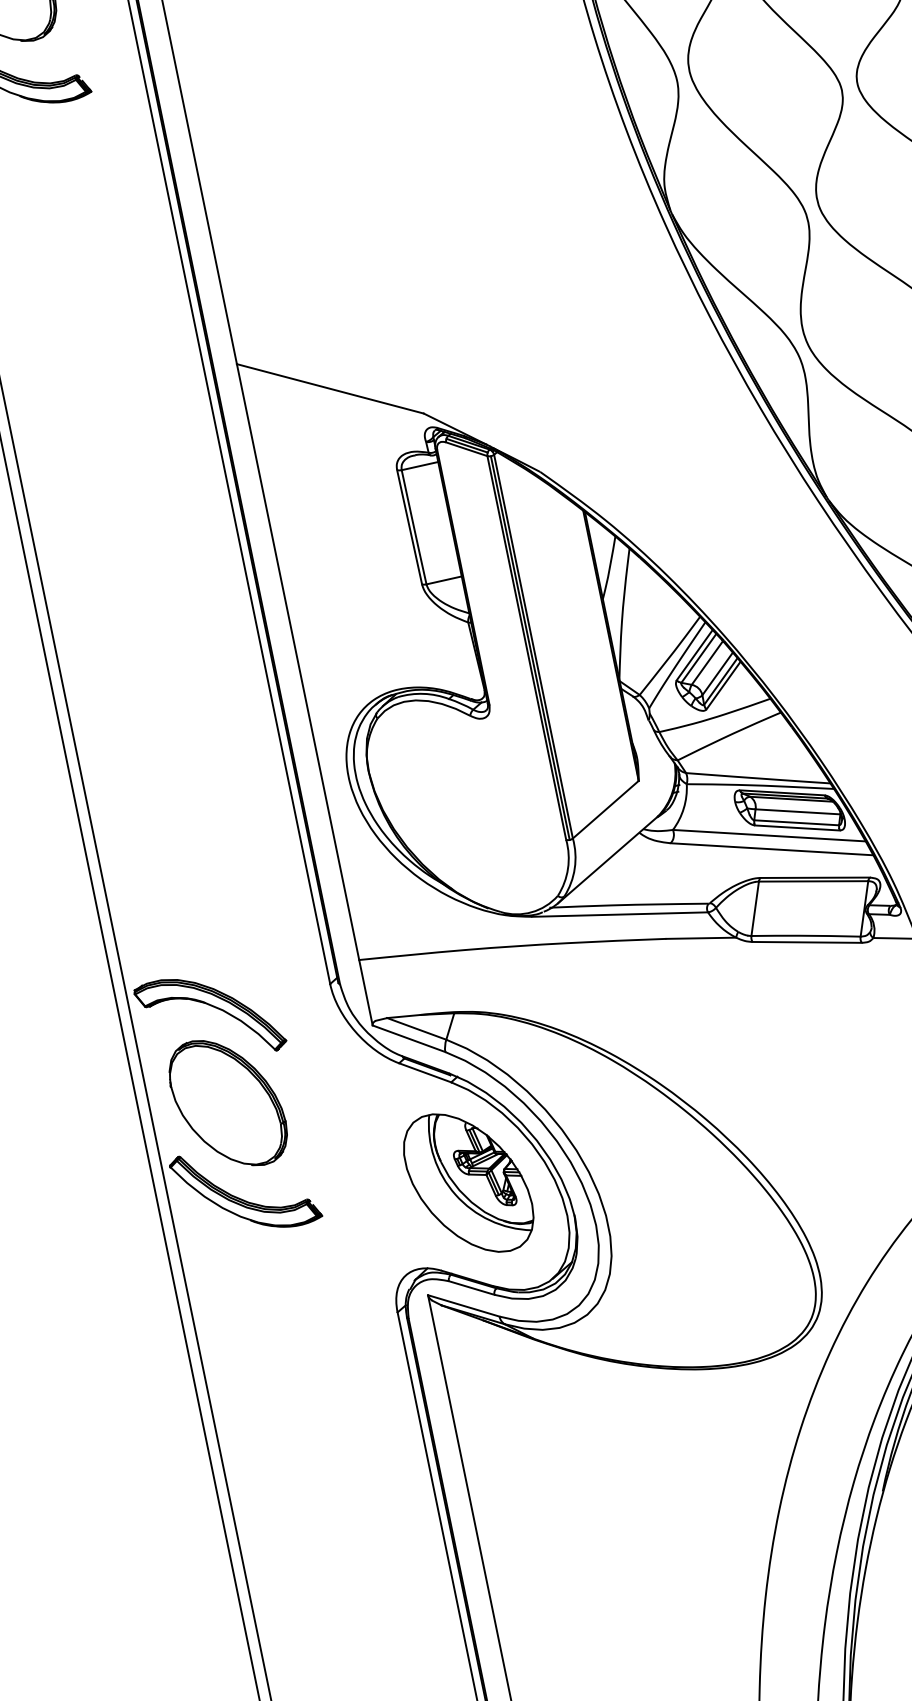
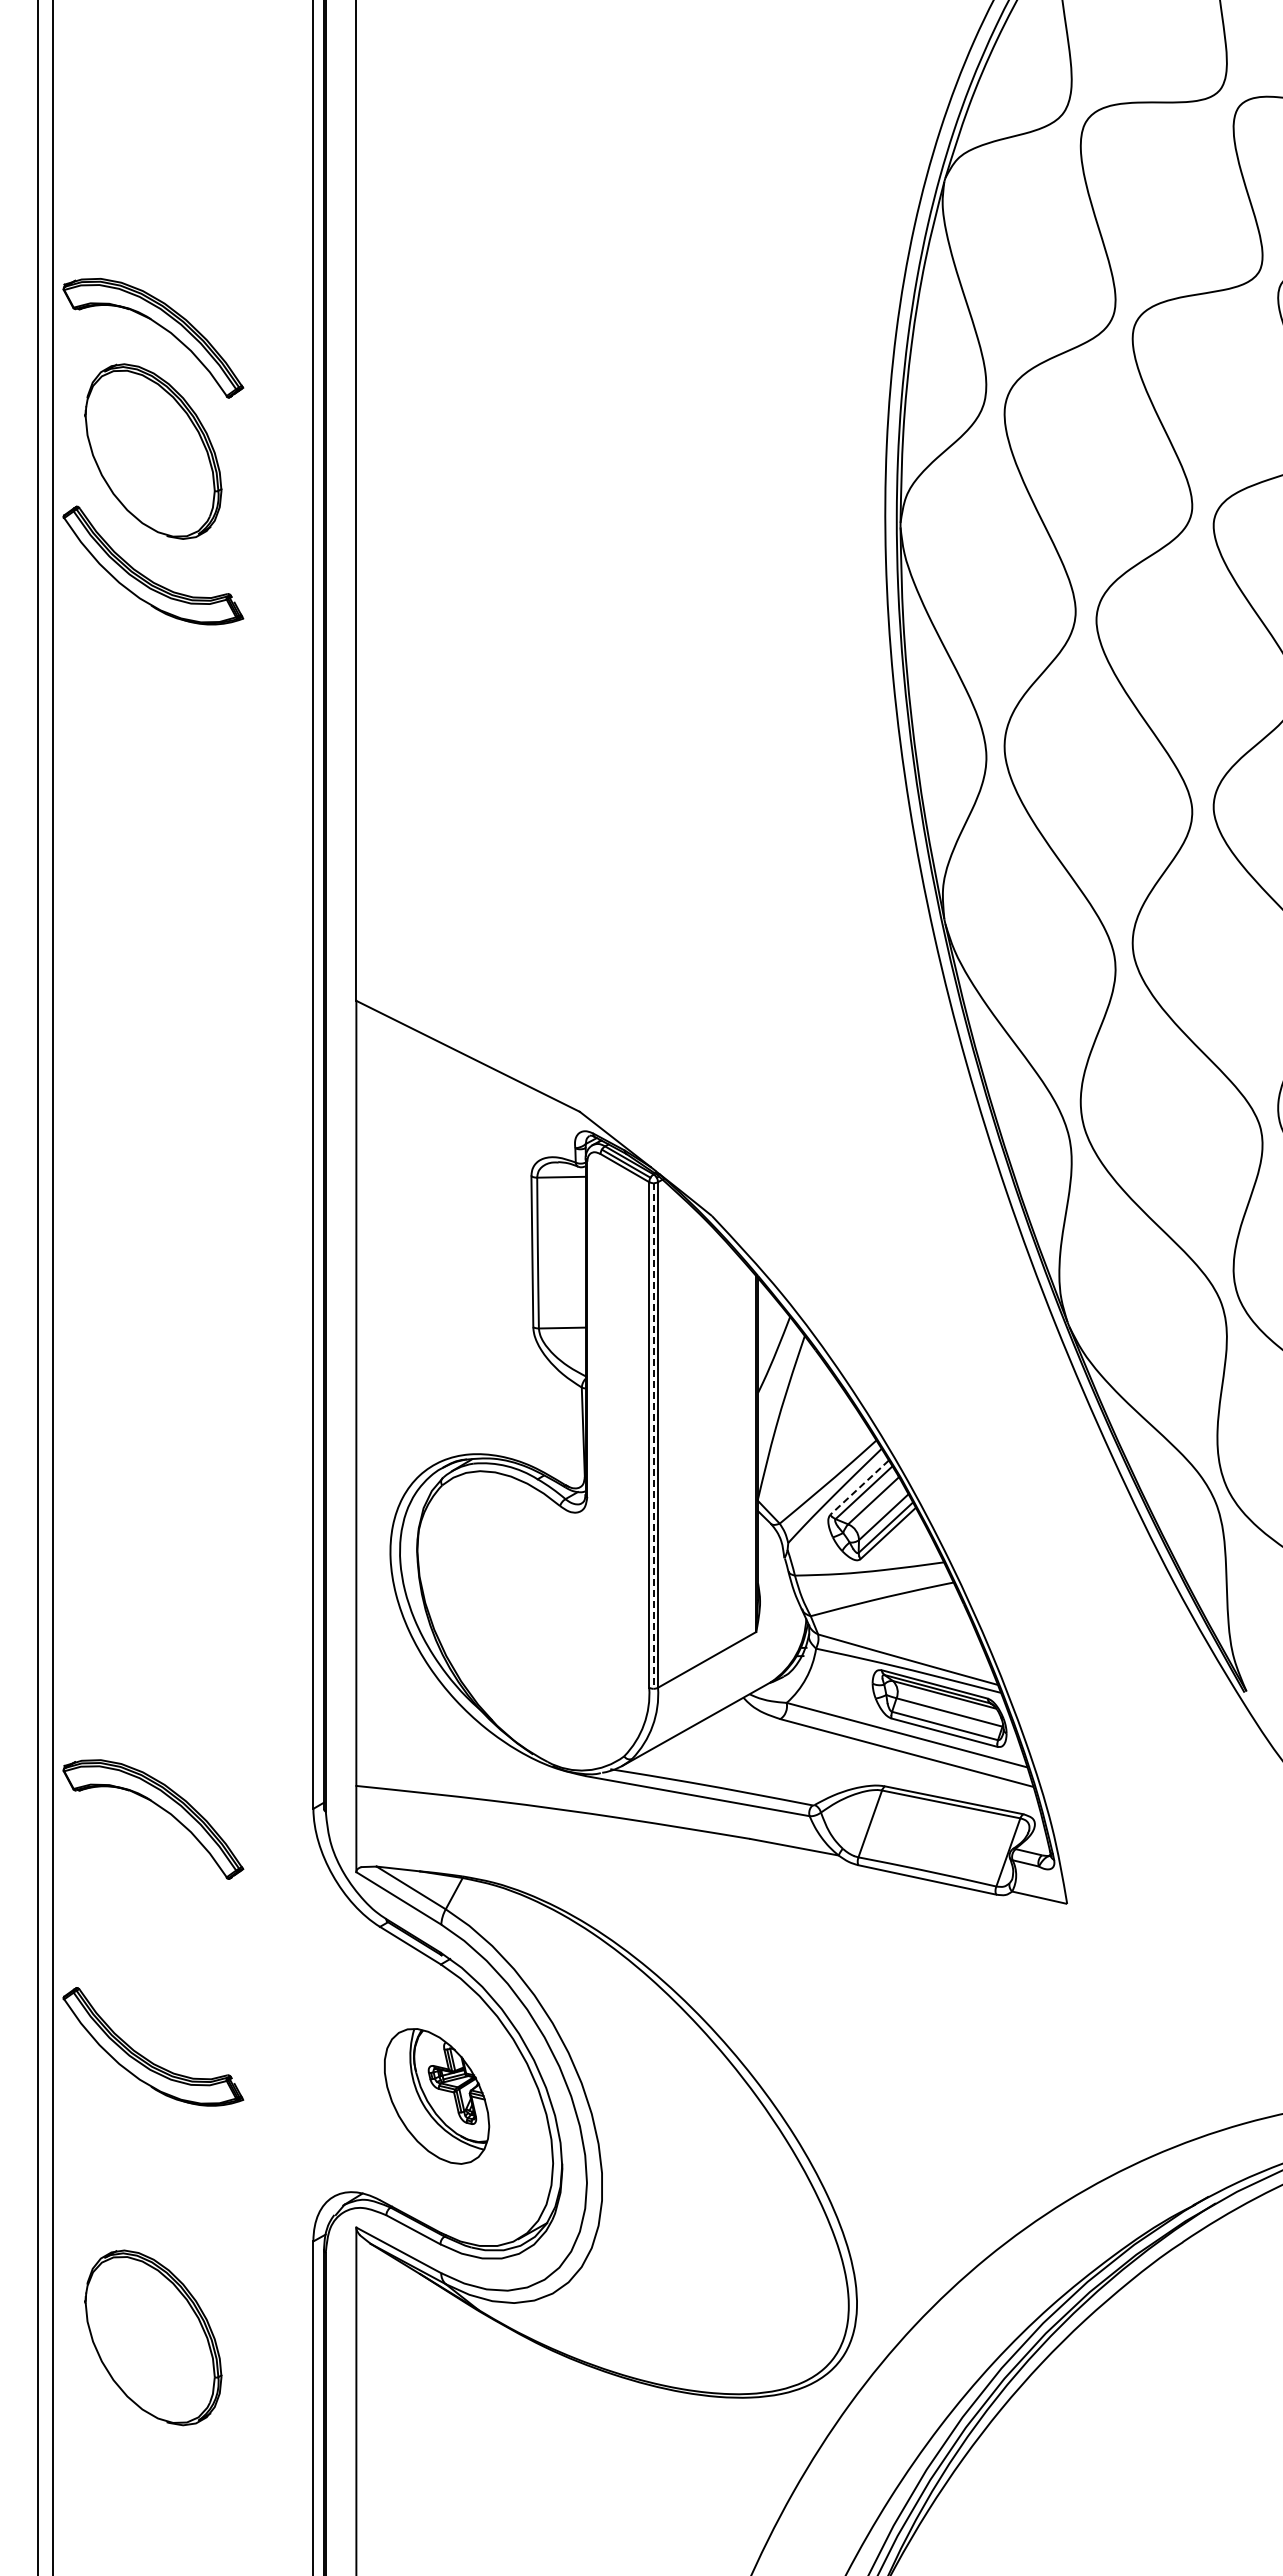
line: (530, 648) -> (653, 1436), solid -> dashed
line: (694, 655) -> (859, 1487), solid -> dashed
part: (228, 1102) -> (153, 2337), moved
part: (468, 1183) -> (436, 2096), size x0.7

